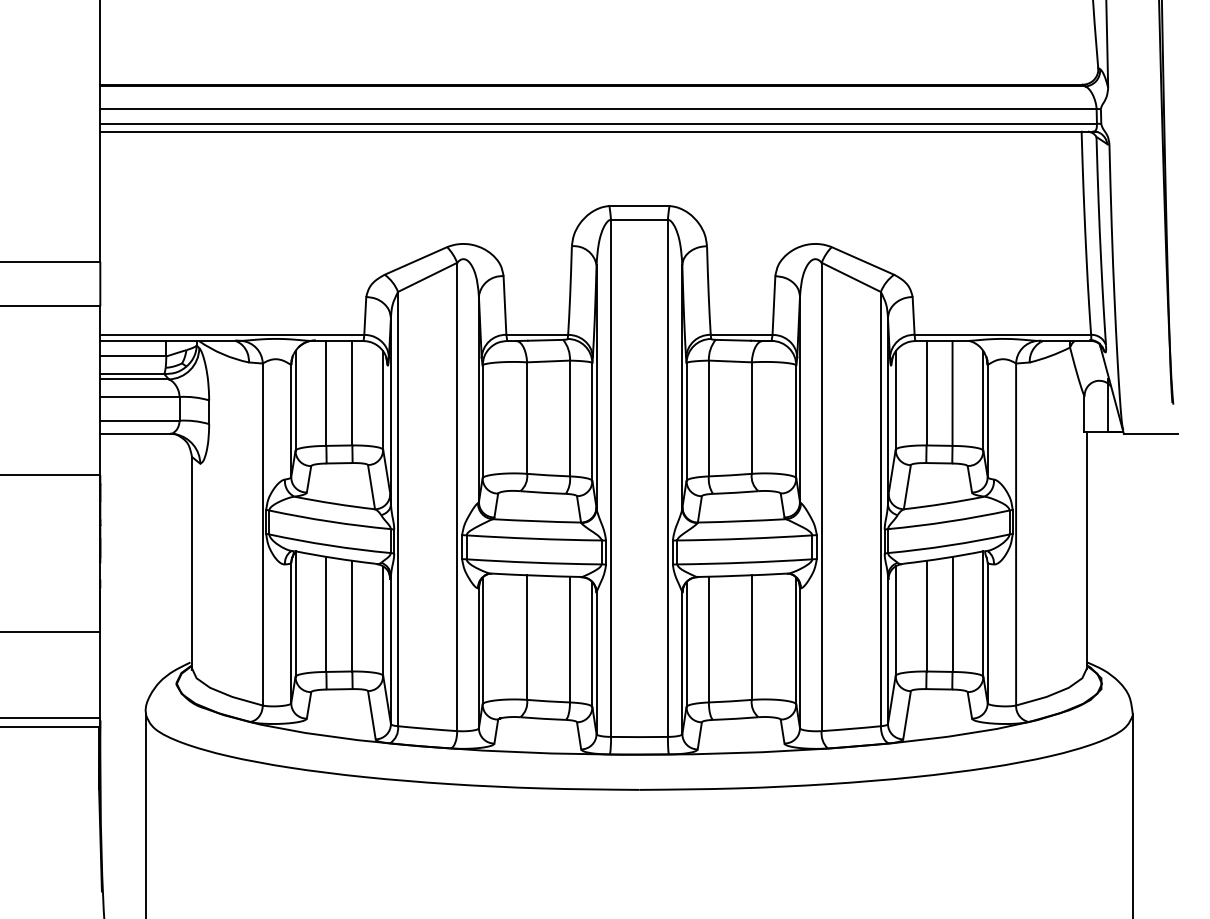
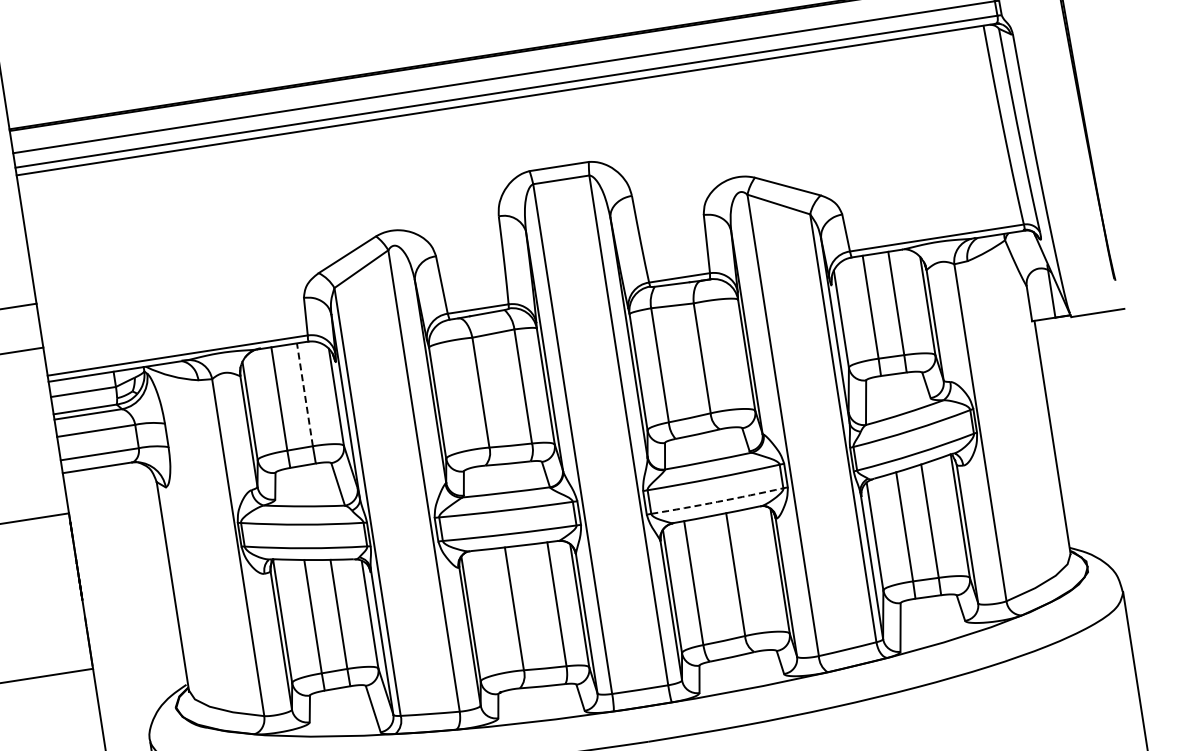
line: (352, 392) -> (304, 394), solid -> dashed
arc: (744, 562) -> (717, 501), solid -> dashed

